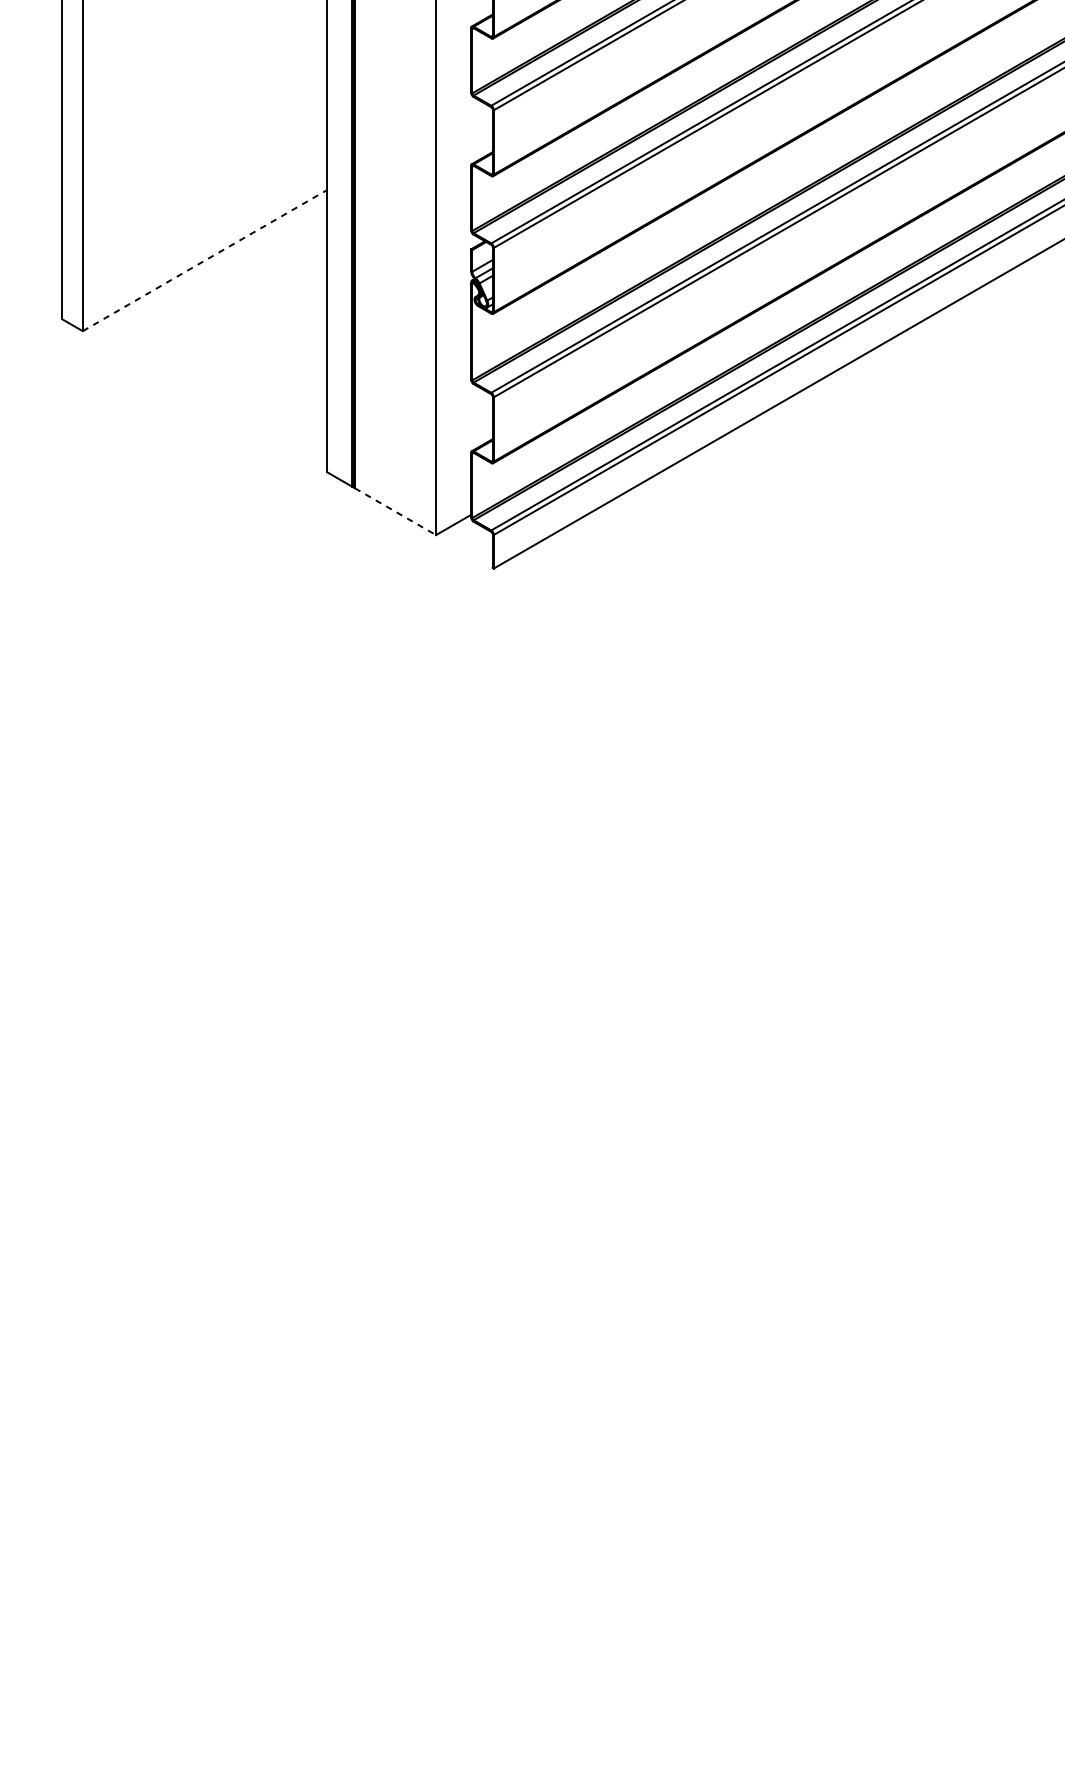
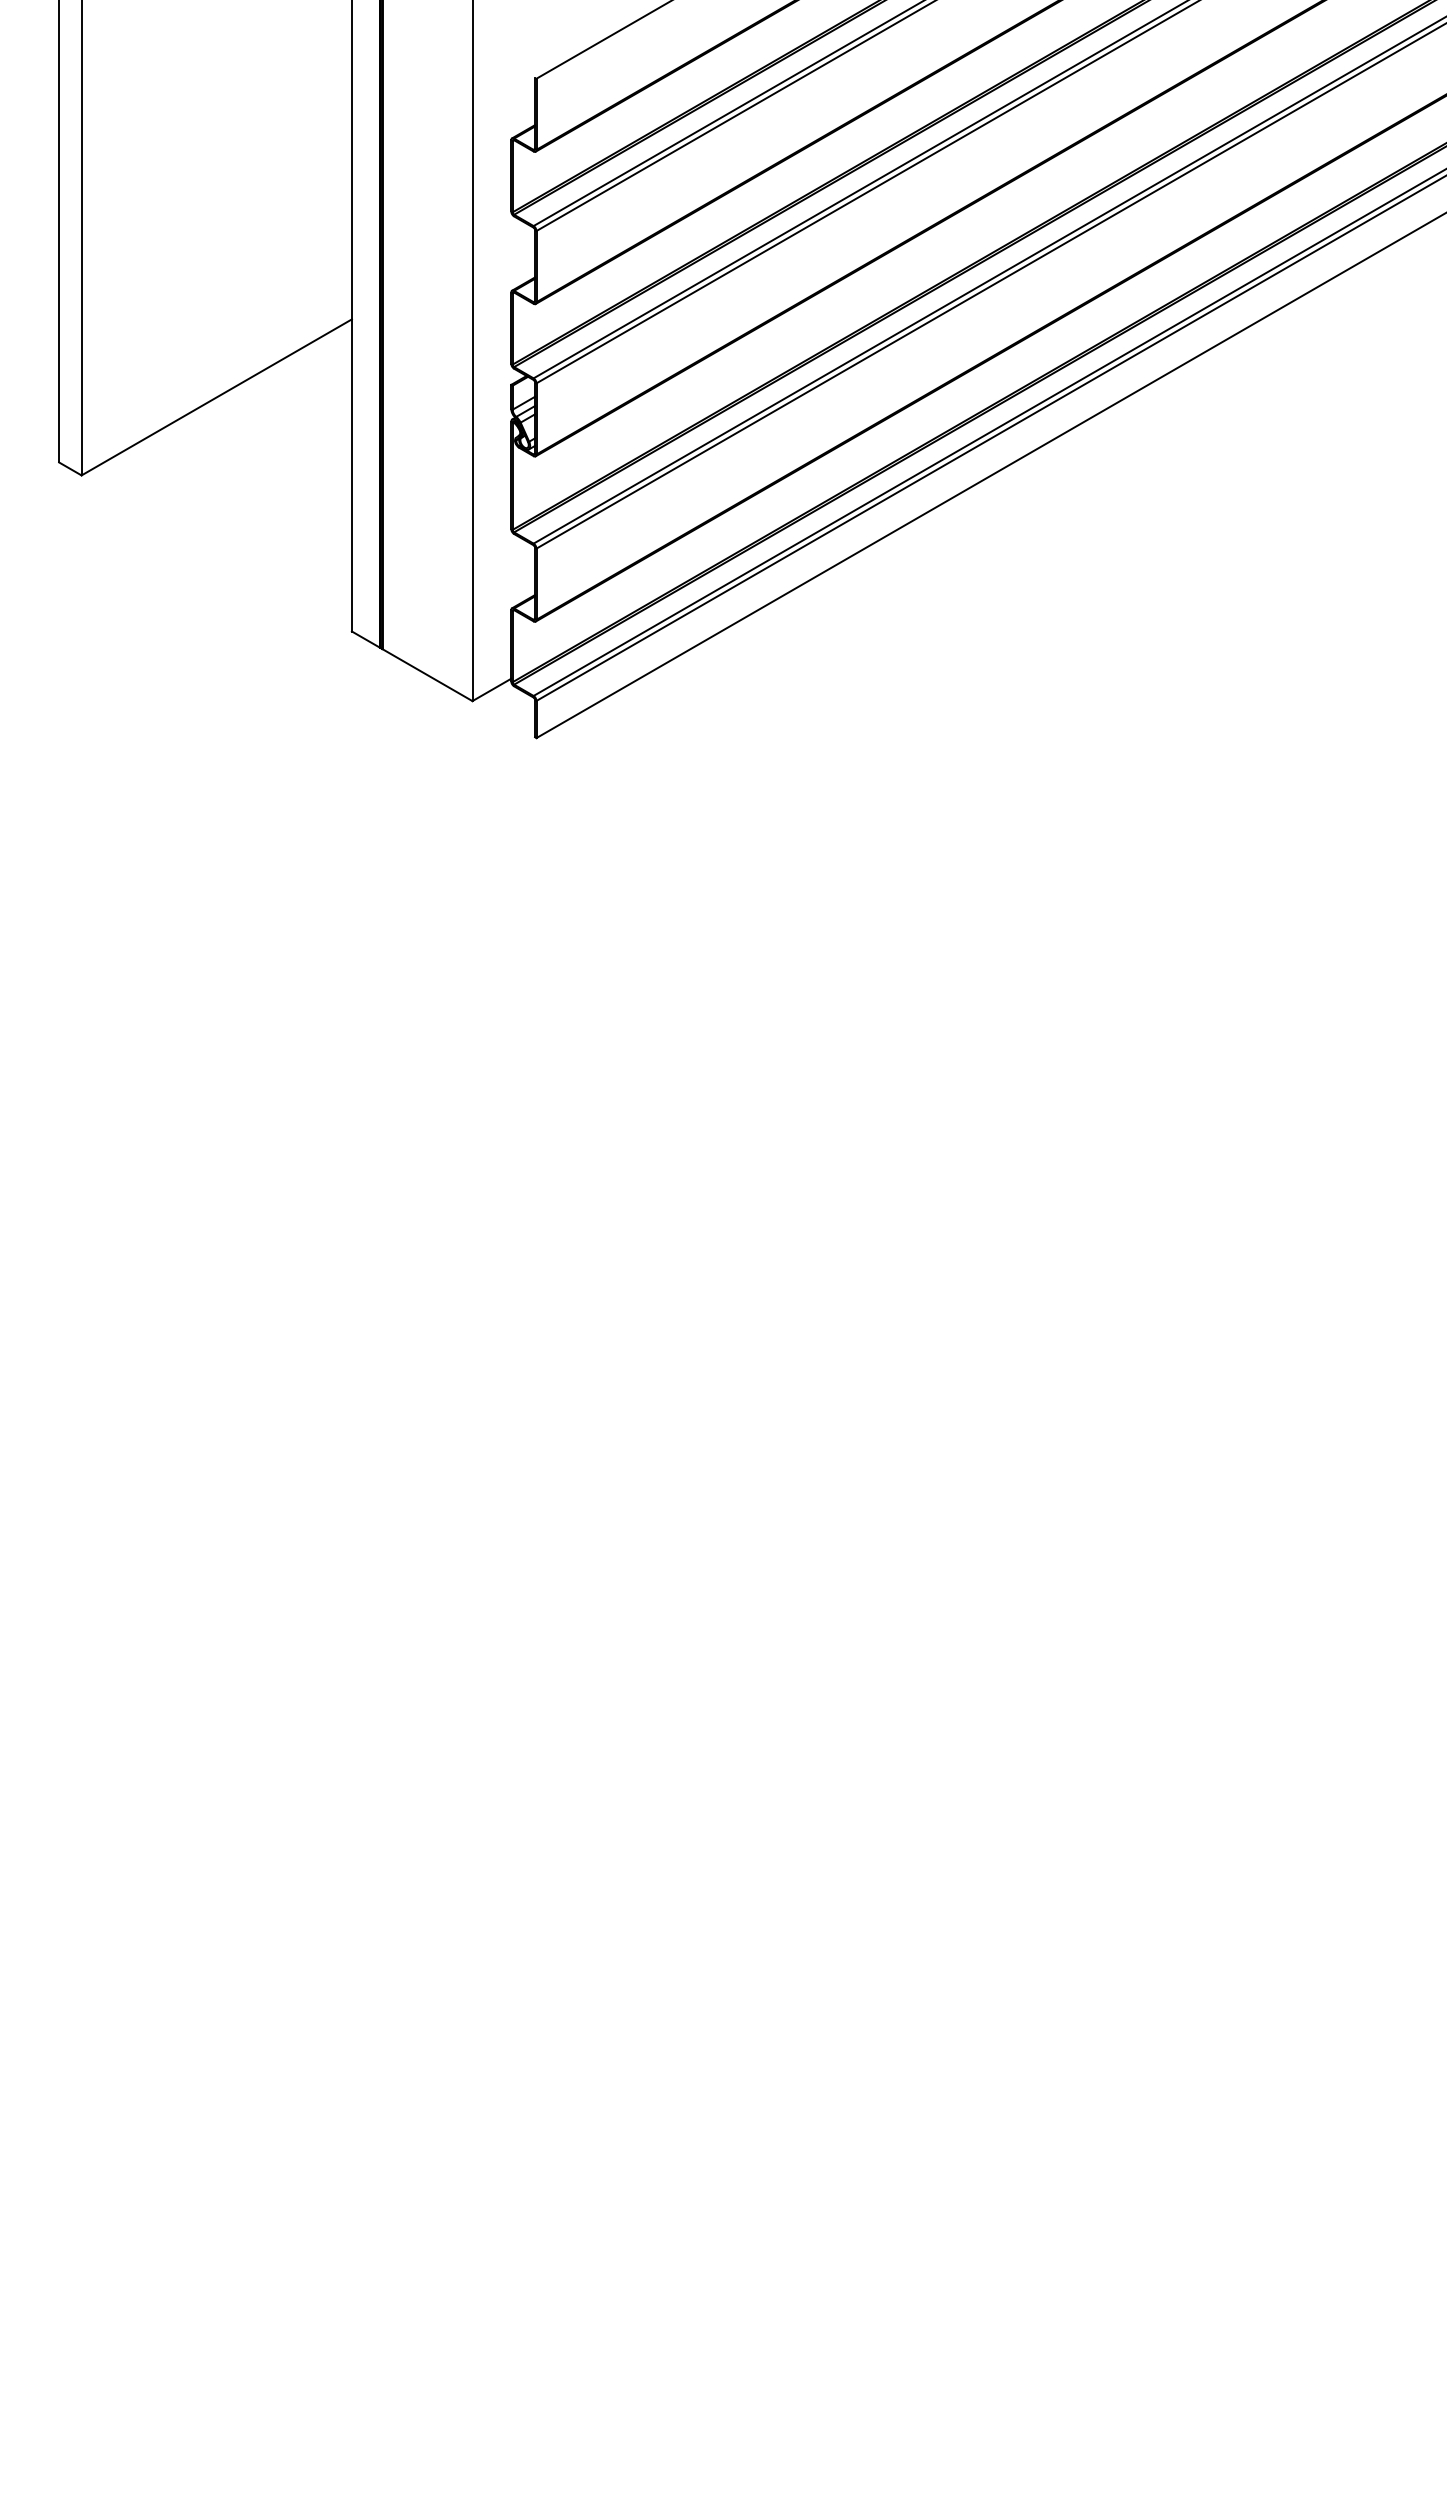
line: (205, 260) -> (217, 397), dashed -> solid
line: (395, 511) -> (427, 675), dashed -> solid

